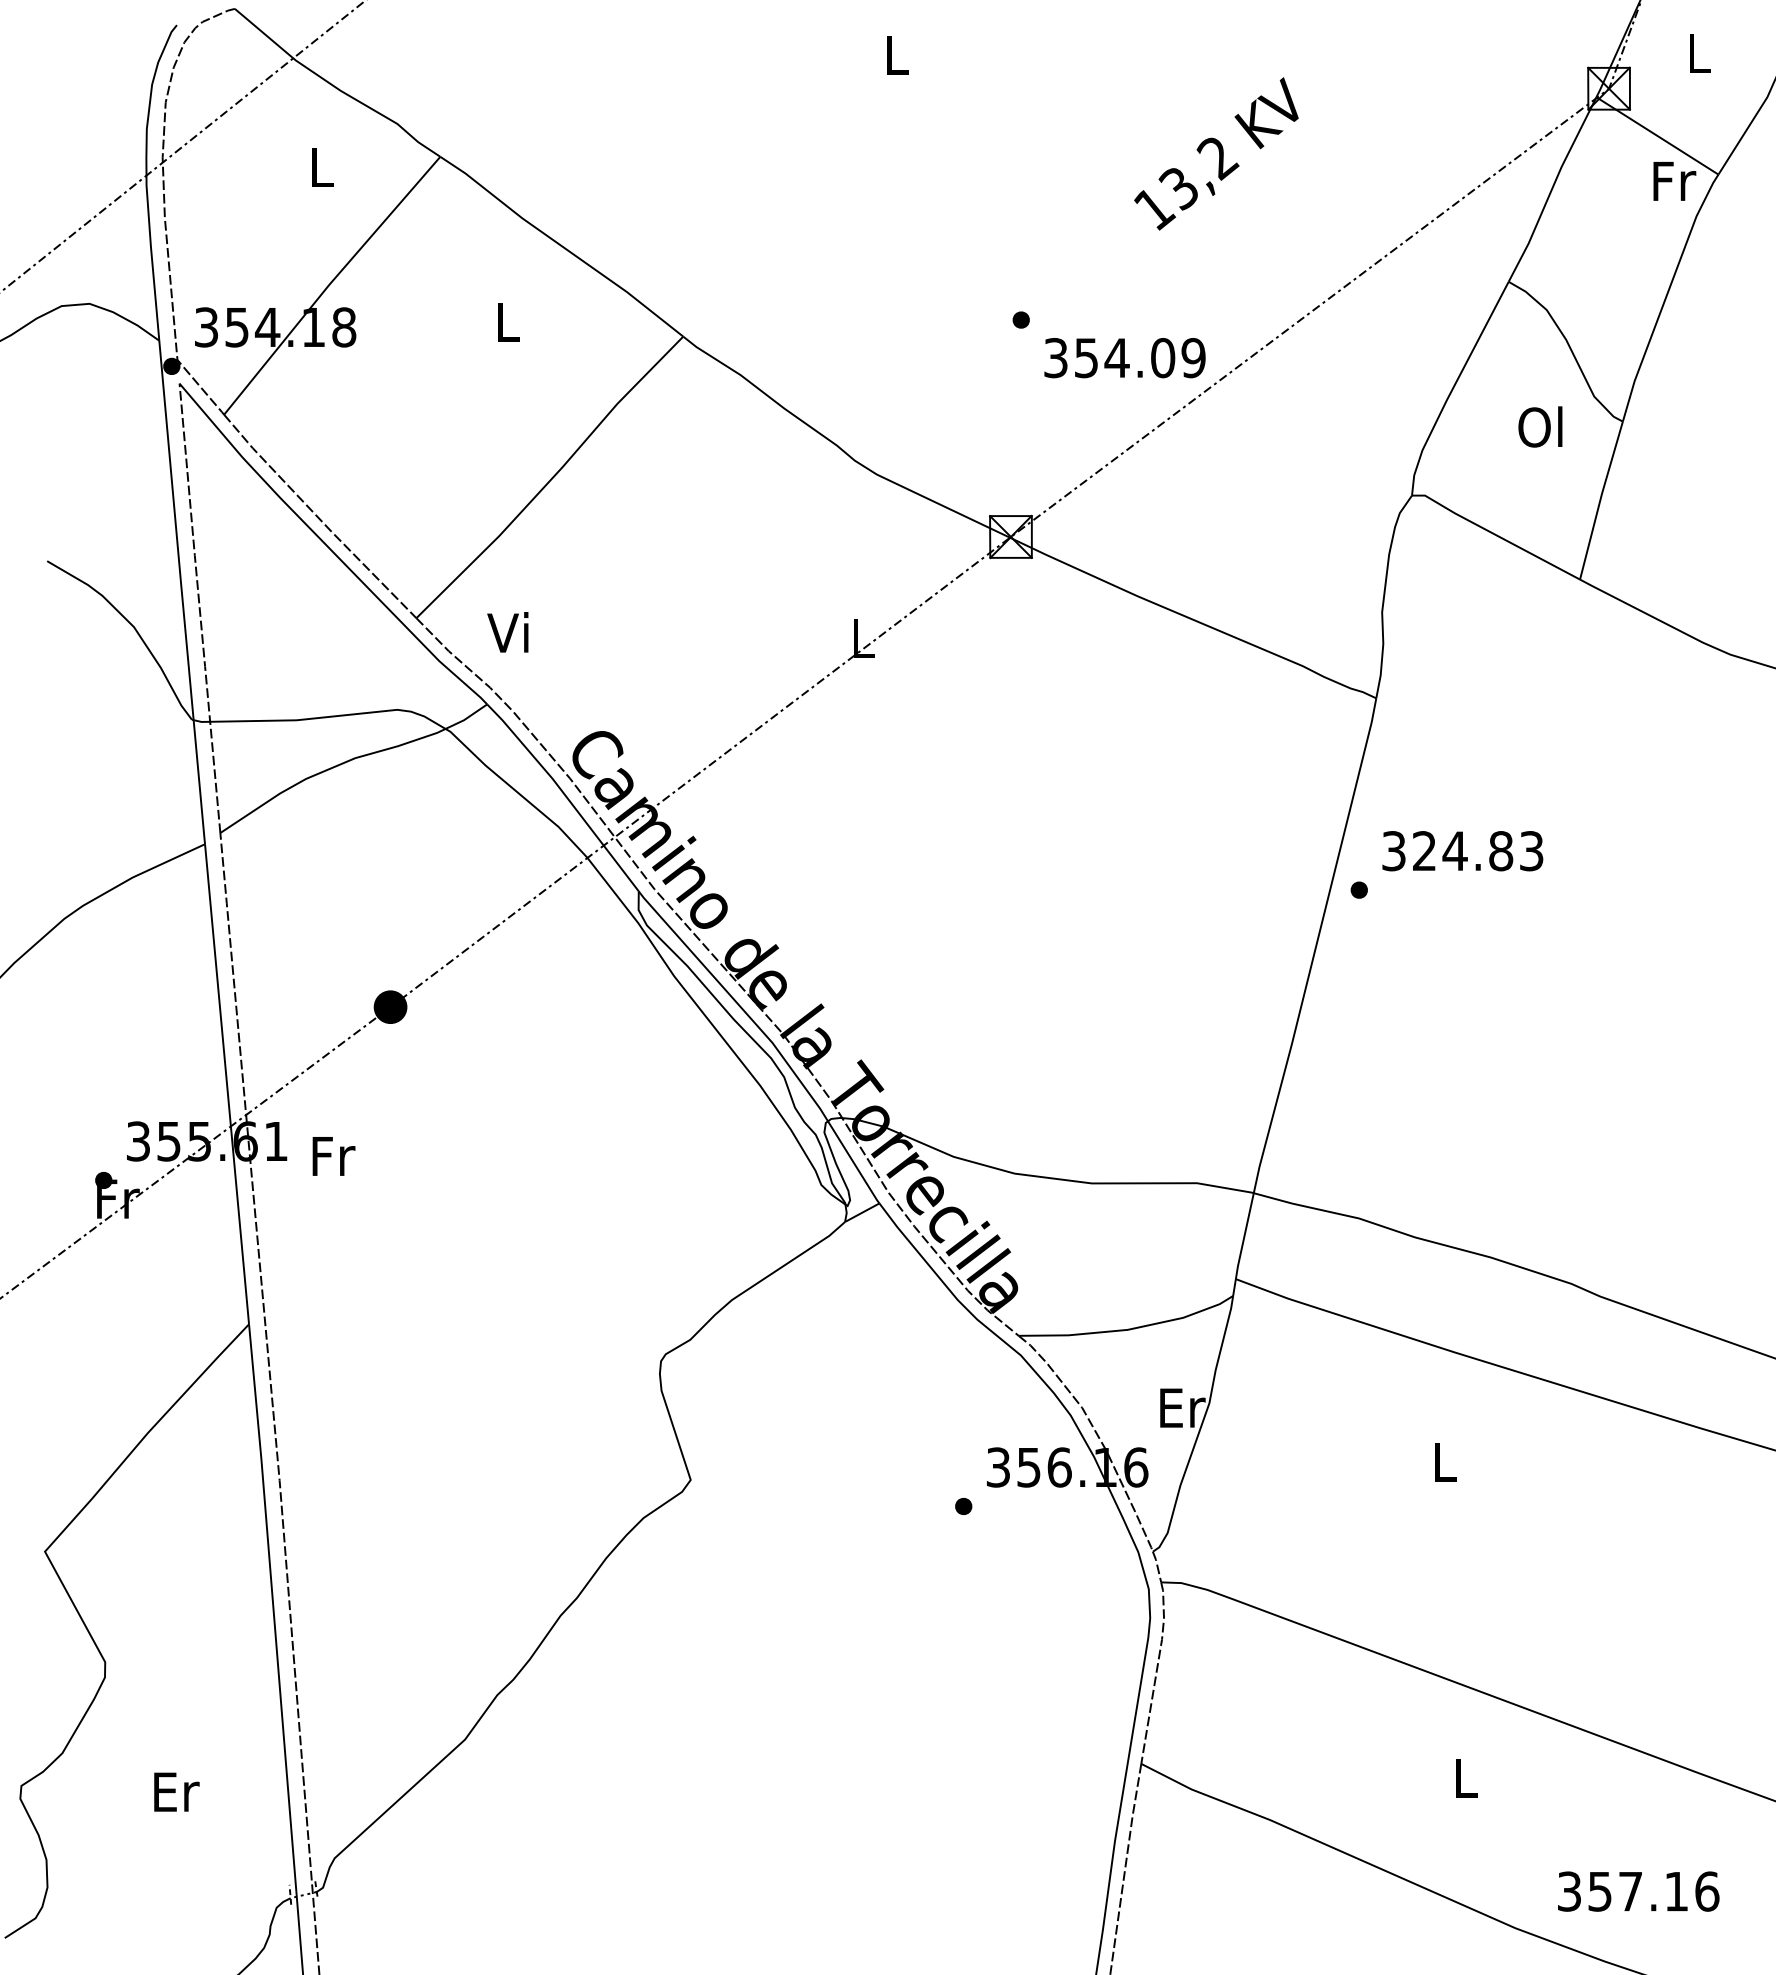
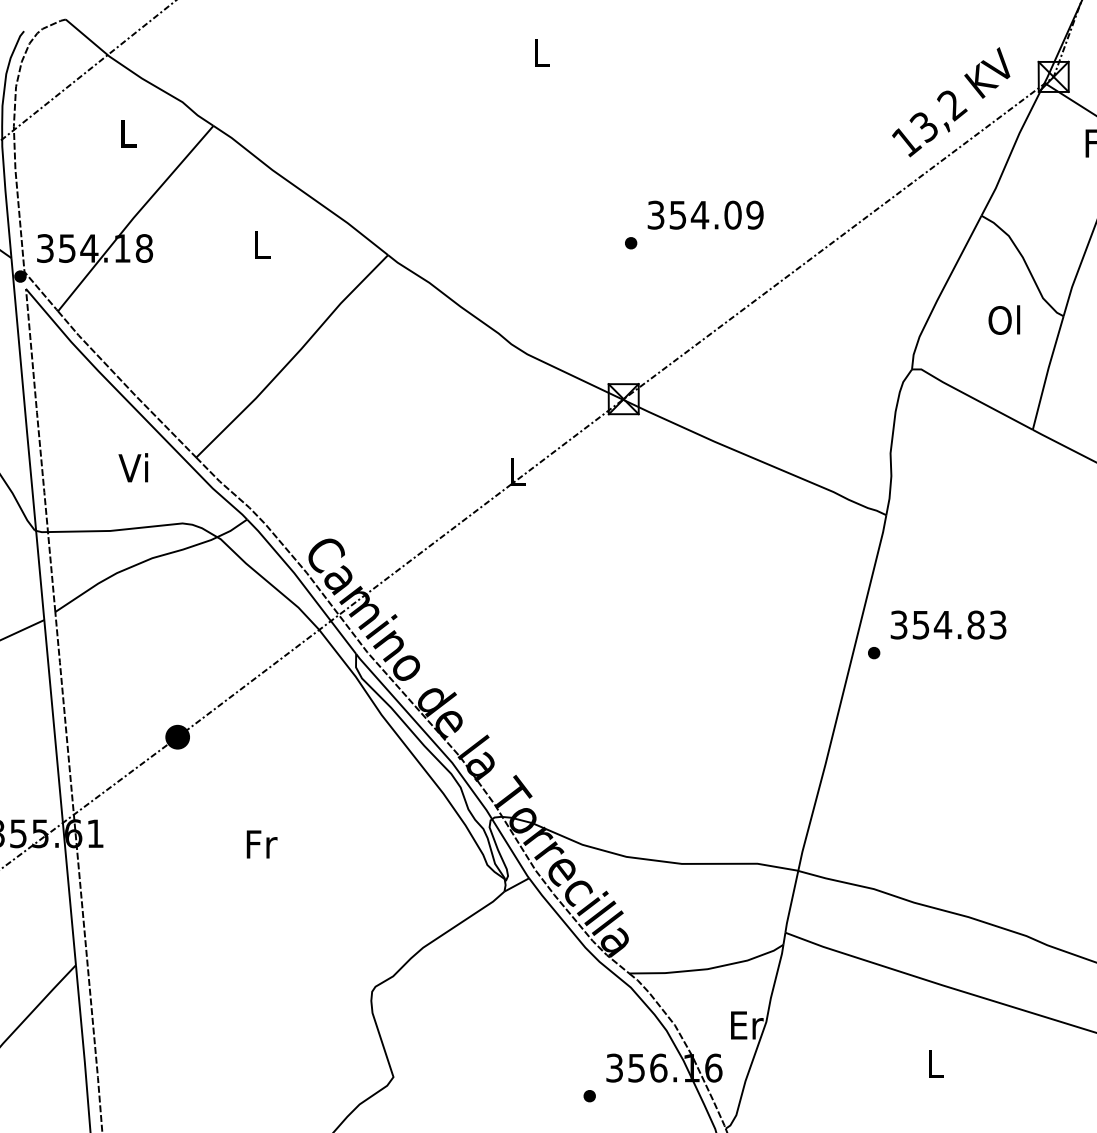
text: (1216, 153) -> (951, 101), moved
text: (1124, 358) -> (705, 215), moved
text: (507, 632) -> (133, 467), moved
text: (1424, 851) -> (920, 625), 324.83 -> 354.83
text: (333, 1156) -> (261, 844), moved

